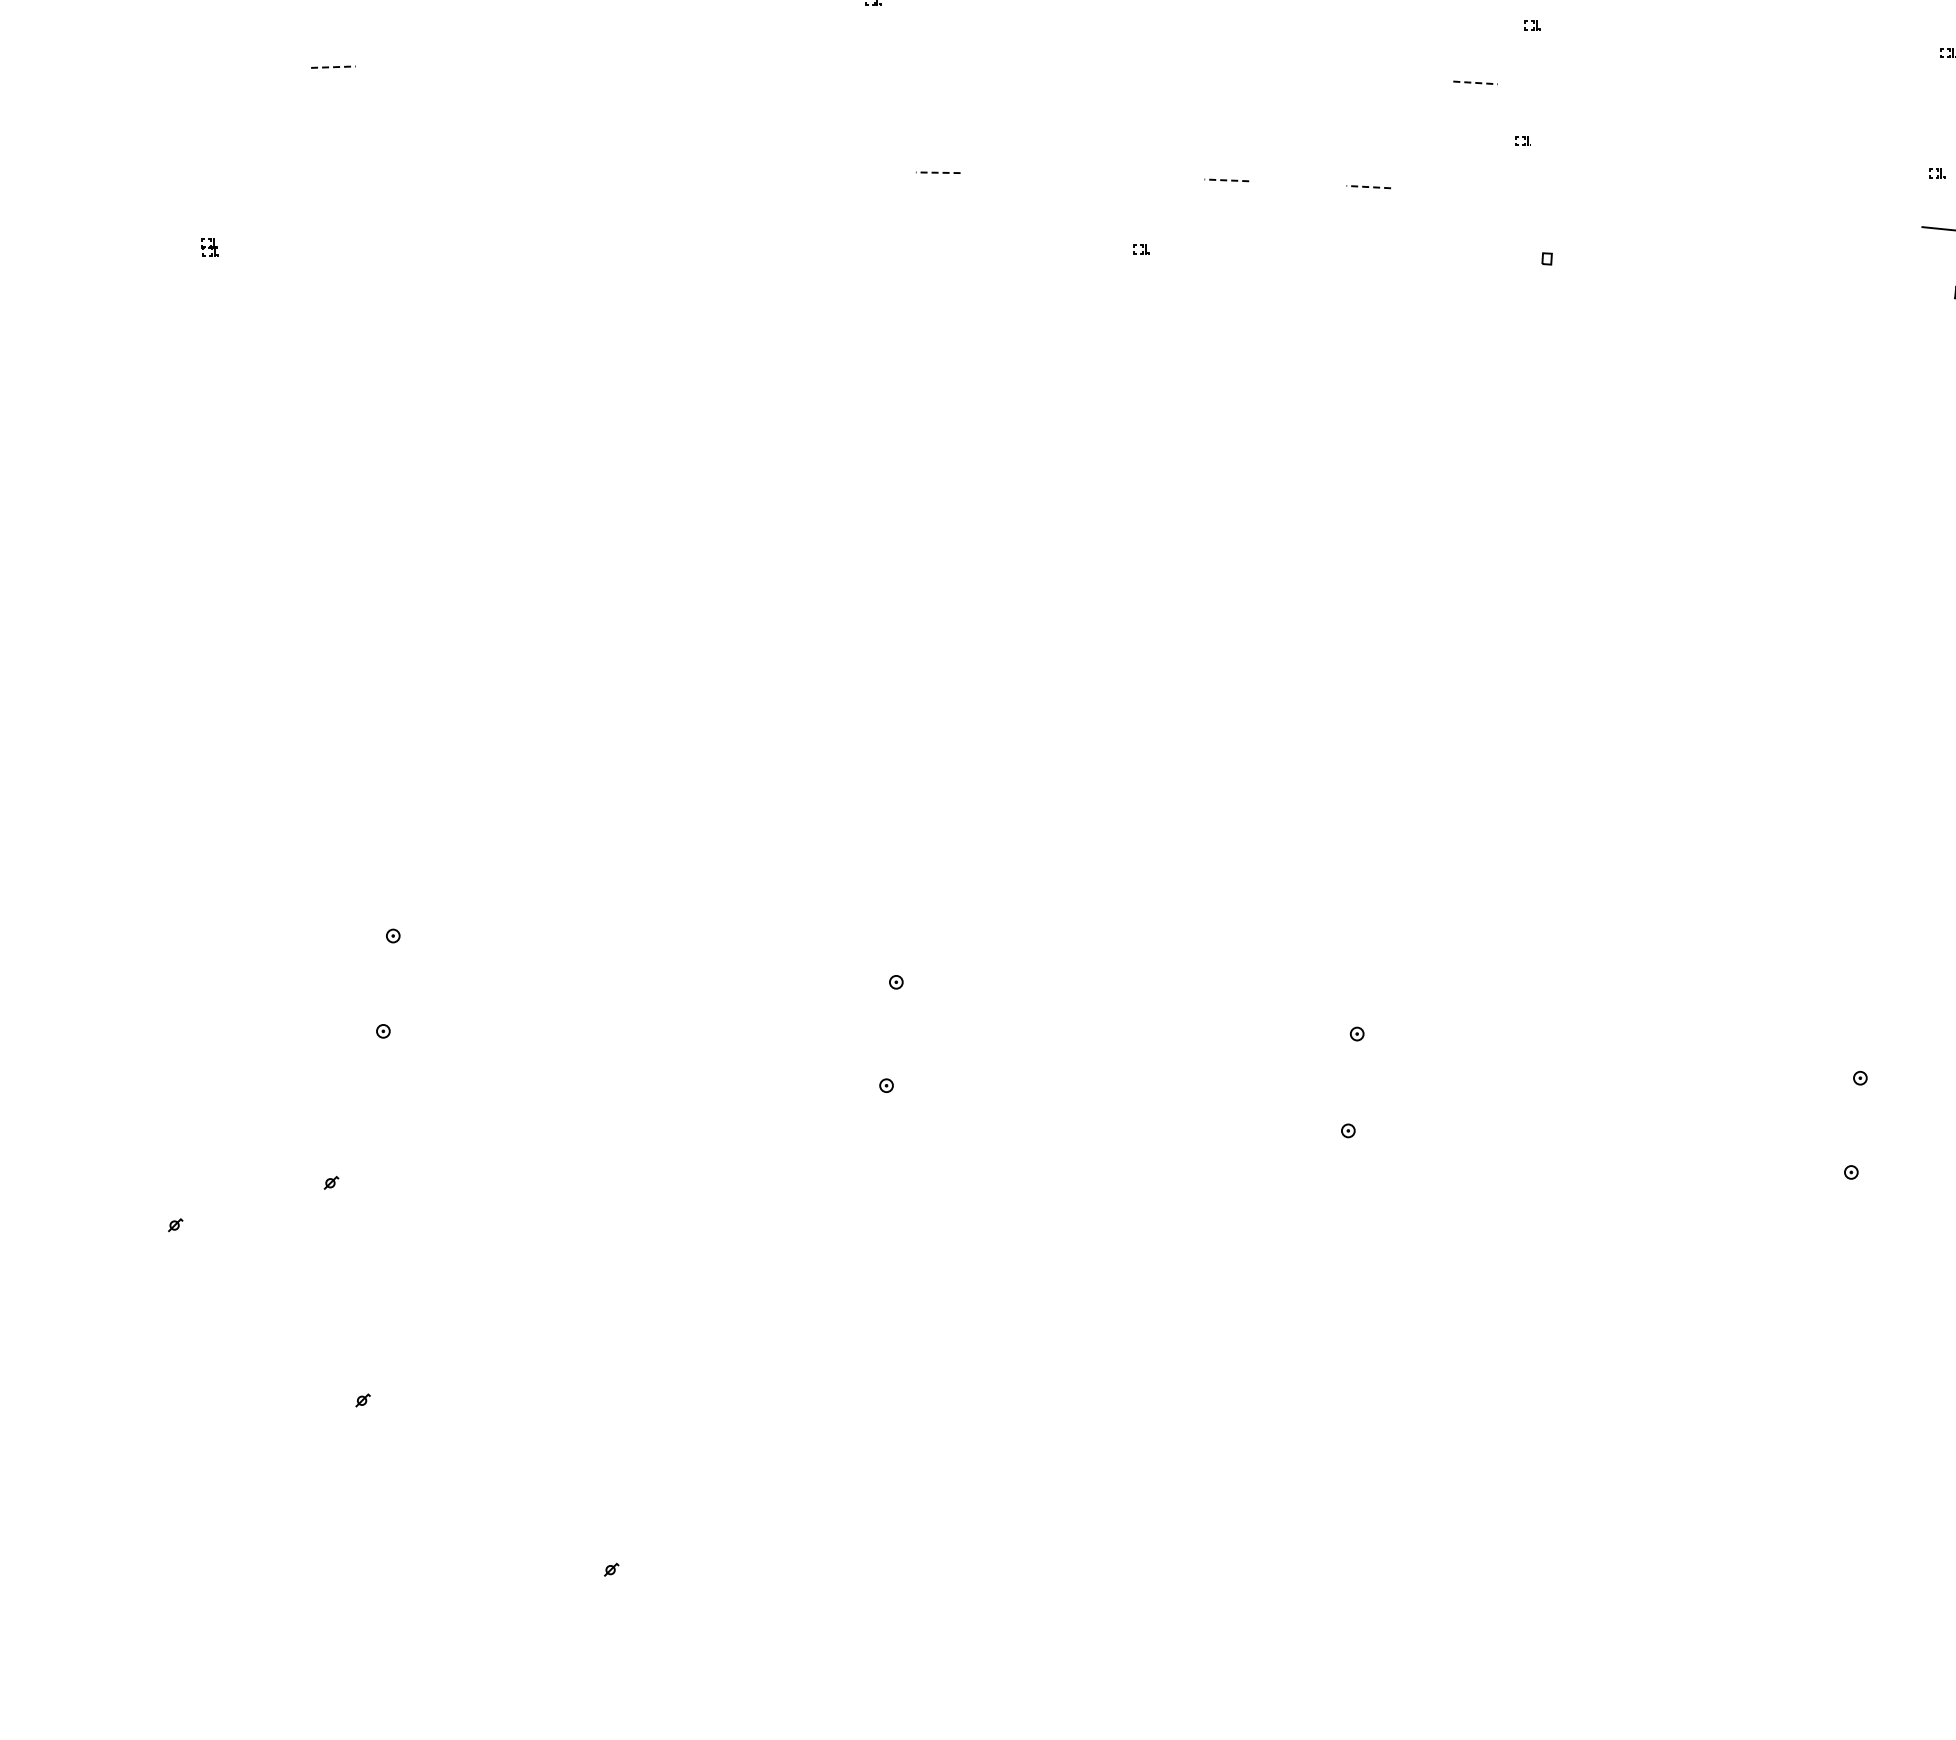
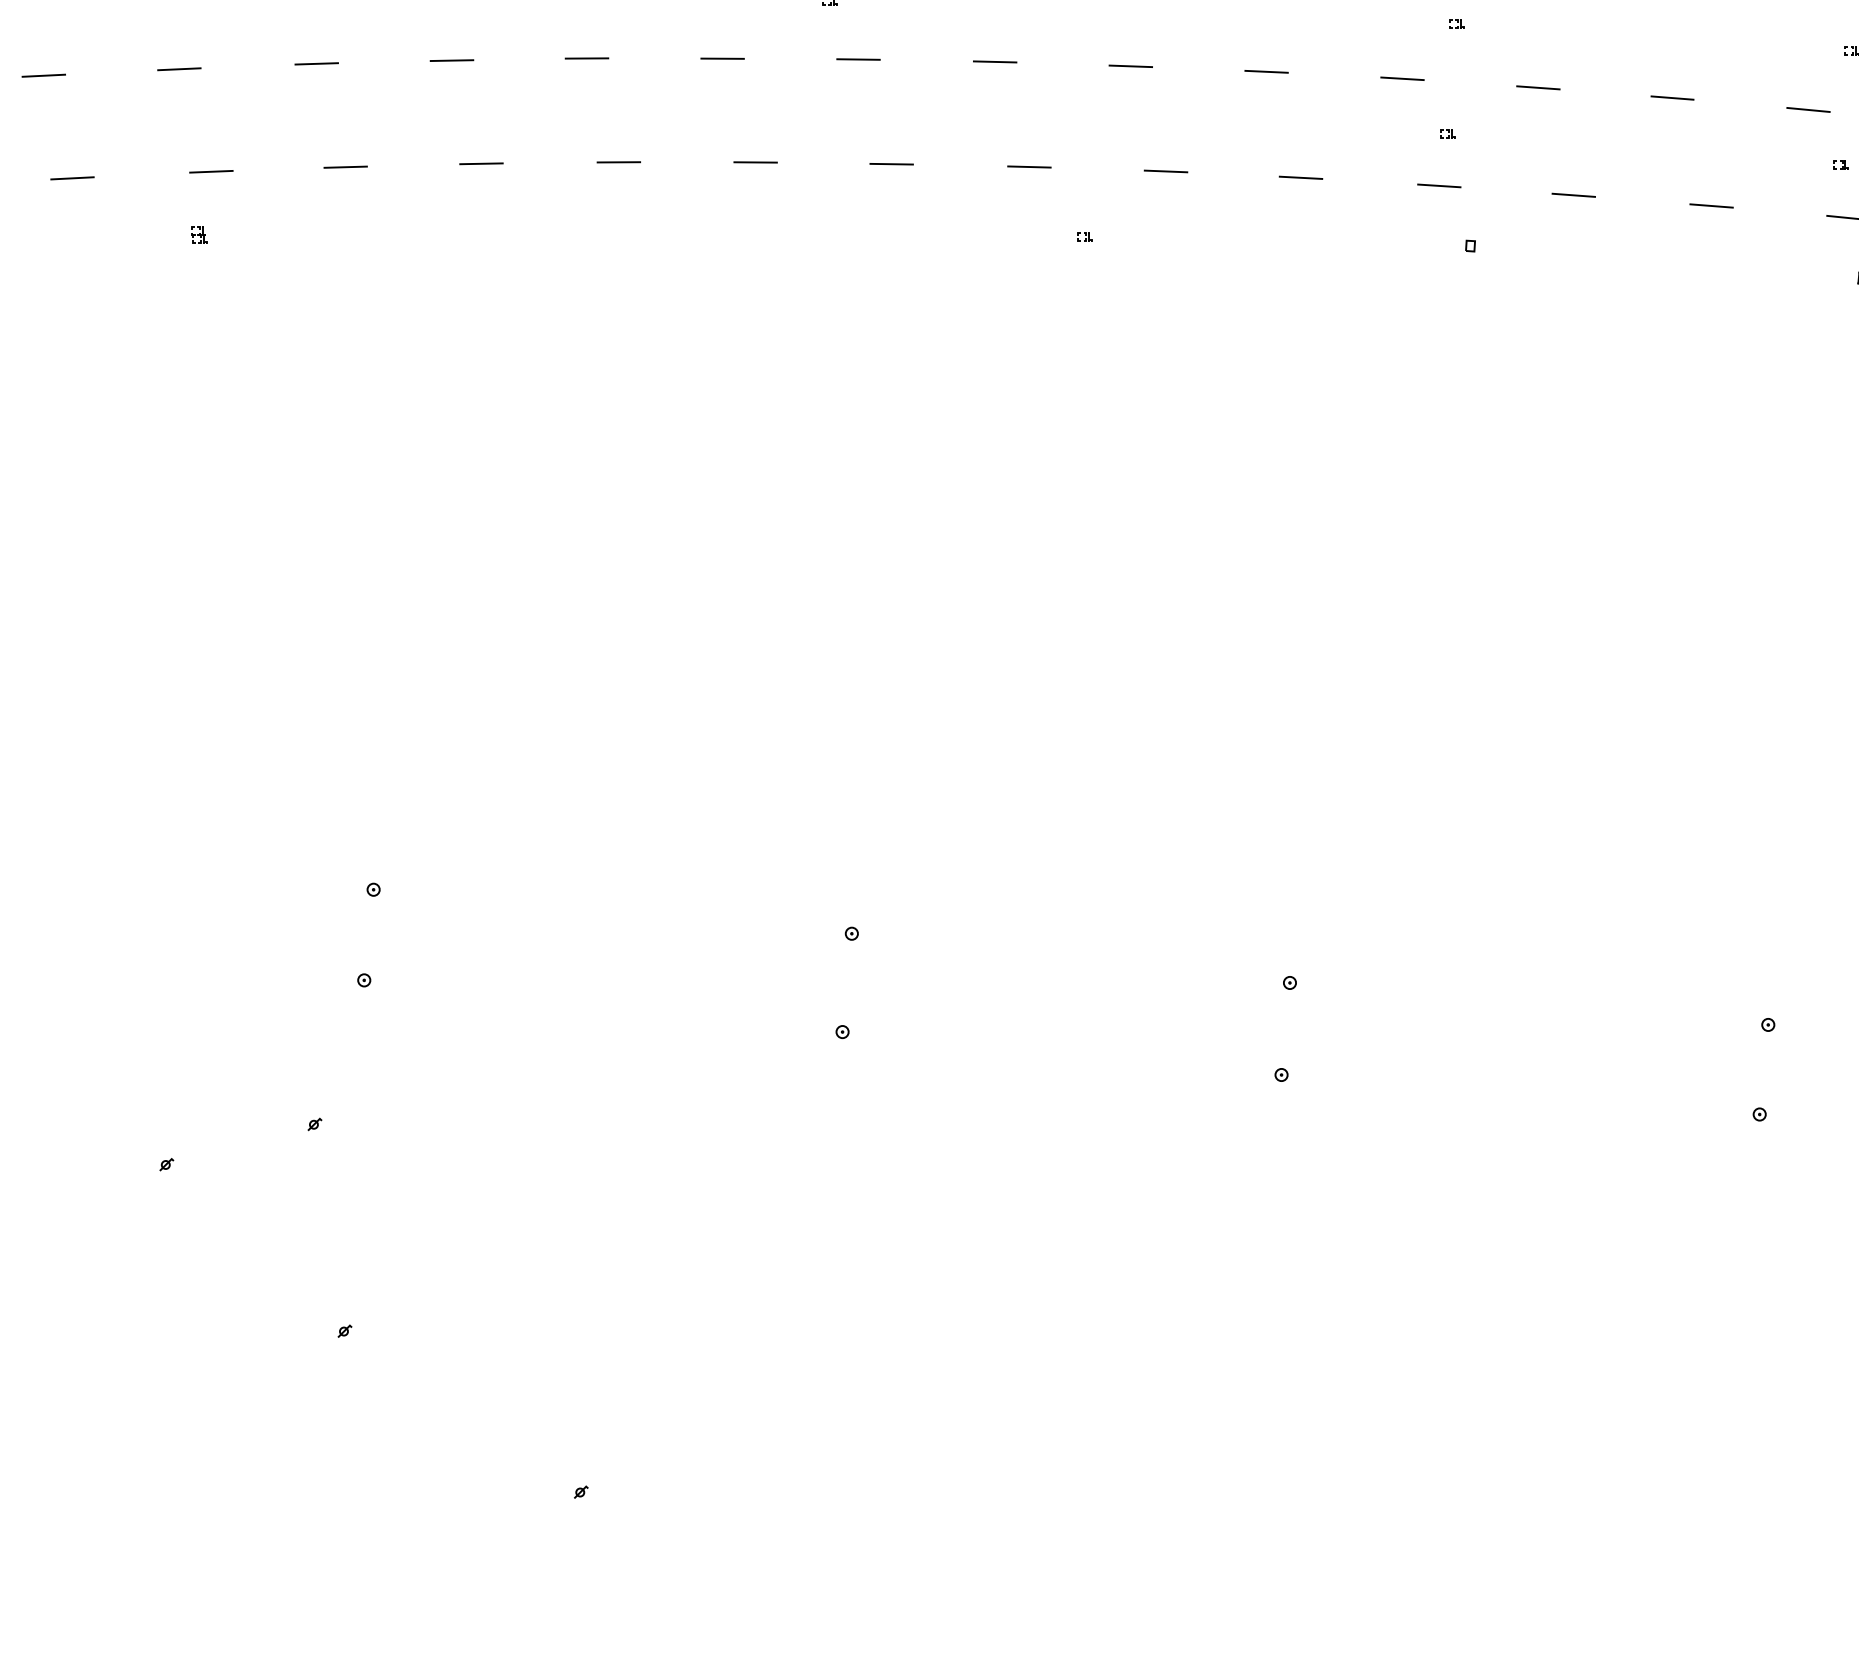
line: (617, 61) -> (586, 58), added
line: (760, 61) -> (722, 58), added
line: (903, 62) -> (858, 59), added
line: (475, 63) -> (451, 60), added
line: (1046, 64) -> (994, 61), added
line: (333, 67) -> (316, 64), dashed -> solid
line: (1189, 69) -> (1130, 66), added
line: (188, 72) -> (179, 68), added
line: (1332, 75) -> (1266, 71), added
line: (46, 79) -> (44, 75), added
line: (1476, 82) -> (1403, 78), dashed -> solid
line: (1618, 92) -> (1538, 87), added
line: (1759, 102) -> (1672, 97), added
line: (1902, 115) -> (1808, 109), added
line: (650, 170) -> (618, 162), added
line: (794, 170) -> (755, 162), added
line: (506, 171) -> (481, 163), added
line: (937, 172) -> (891, 163), dashed -> solid
line: (363, 175) -> (345, 166), added
line: (1082, 175) -> (1028, 166), added
line: (222, 180) -> (211, 171), added
line: (1226, 180) -> (1165, 171), dashed -> solid
line: (76, 187) -> (72, 178), added
line: (1368, 187) -> (1300, 178), dashed -> solid
line: (1514, 195) -> (1439, 185), added
line: (1655, 205) -> (1573, 195), added
line: (1800, 216) -> (1711, 205), added

